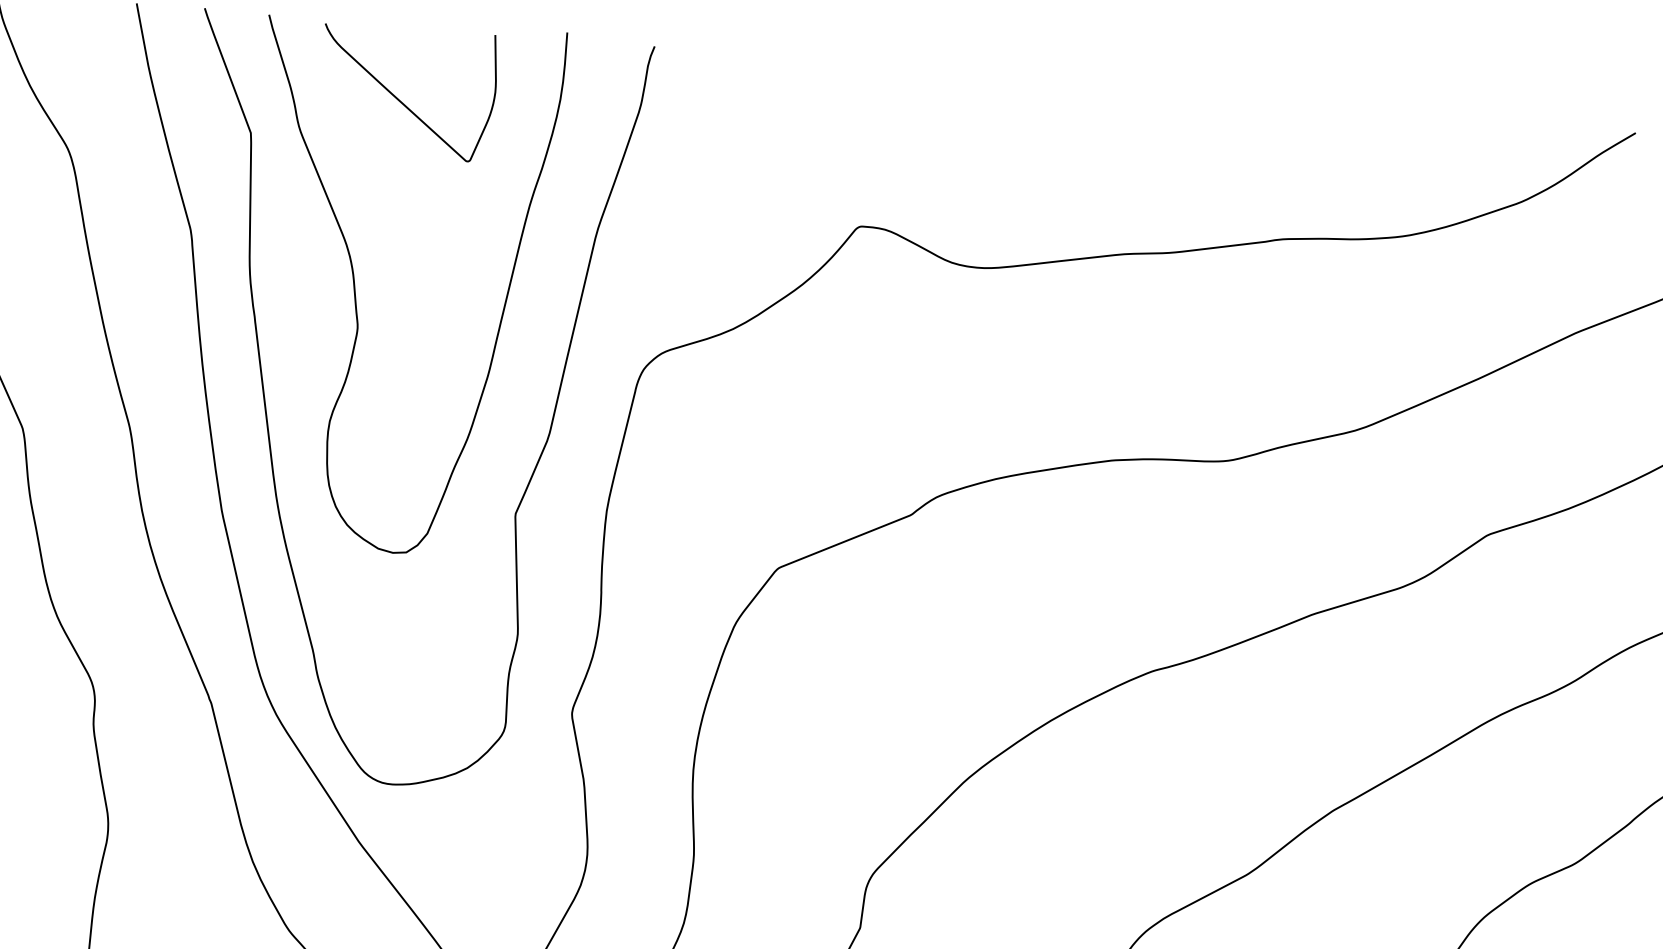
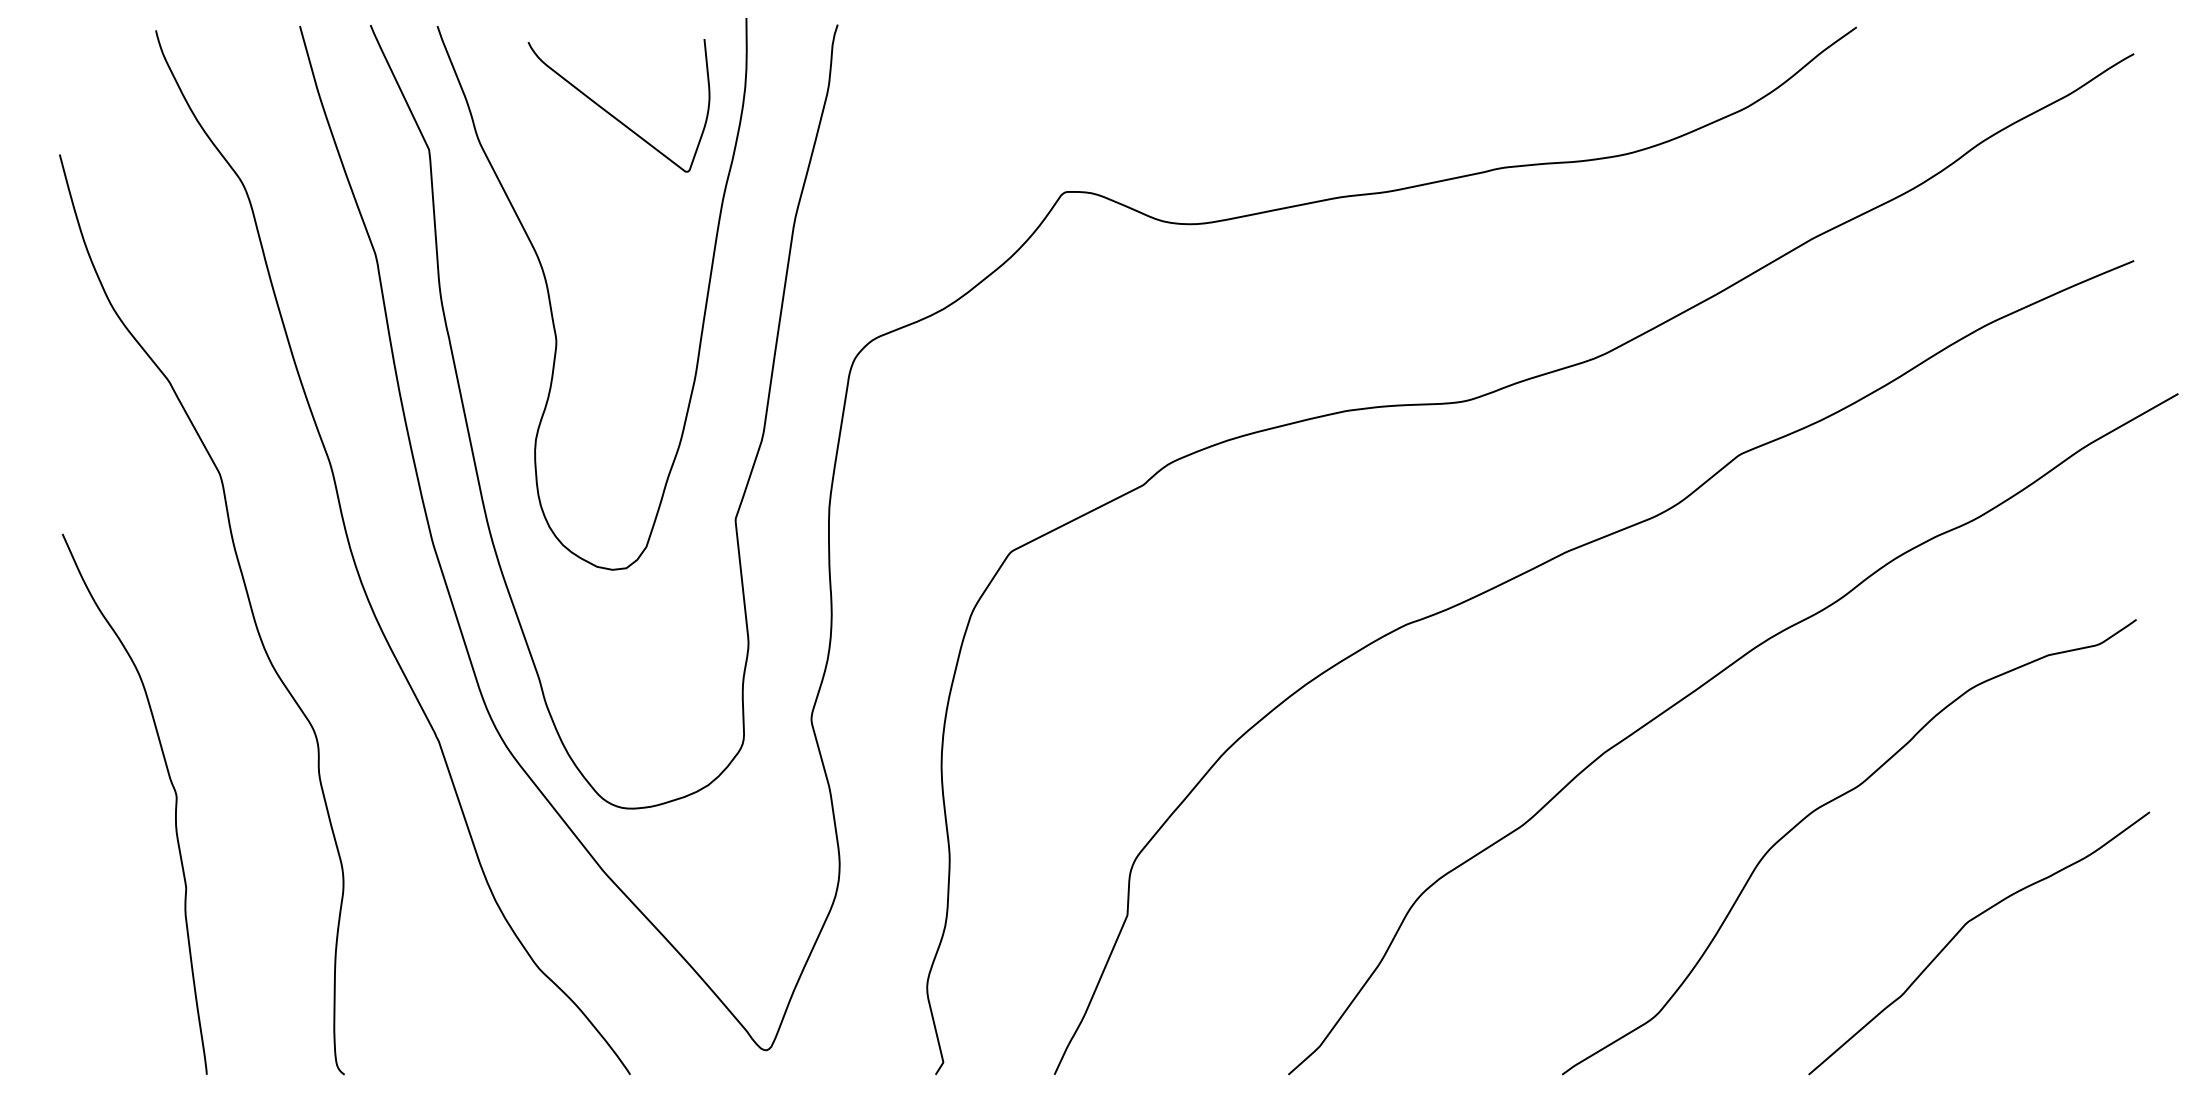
curve: (400, 100) -> (612, 114), moved

